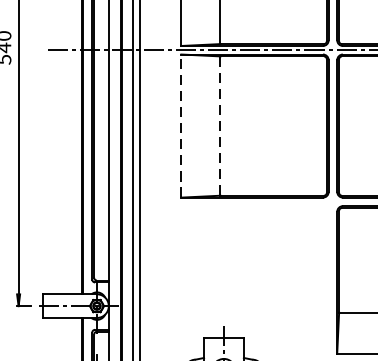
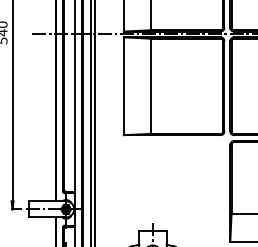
line: (180, 126) -> (123, 86), dashed -> solid
line: (220, 126) -> (150, 86), dashed -> solid

